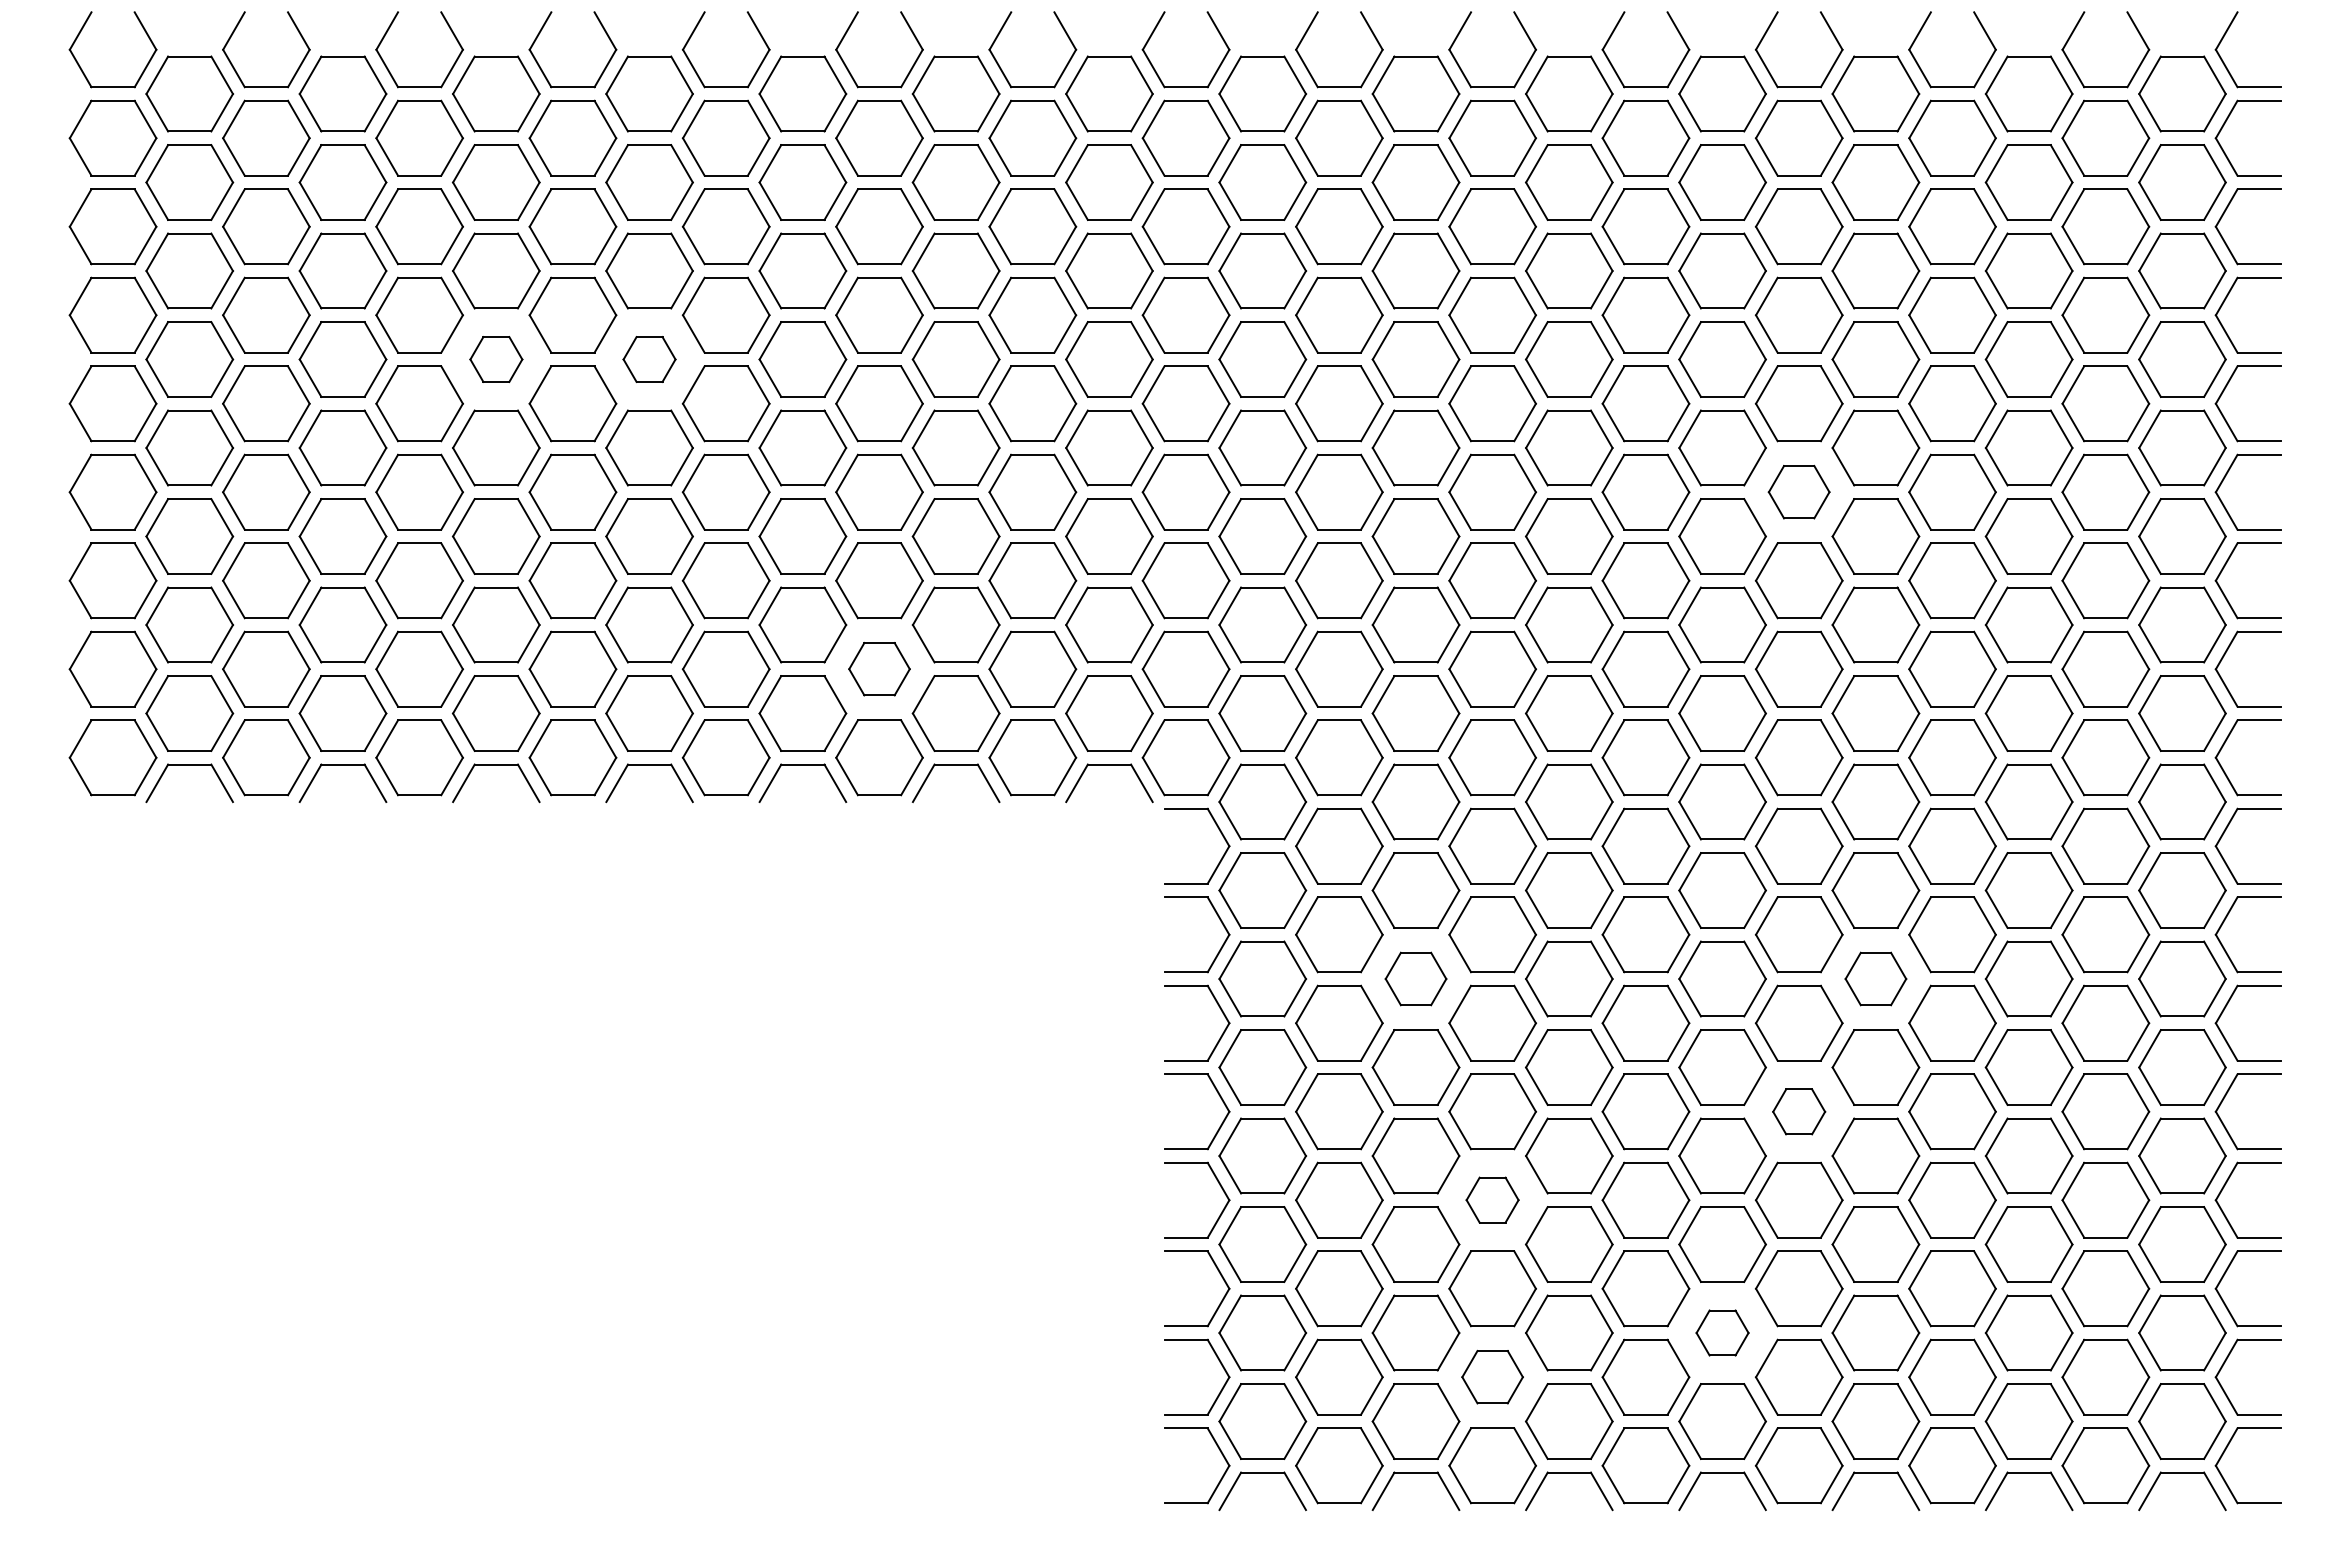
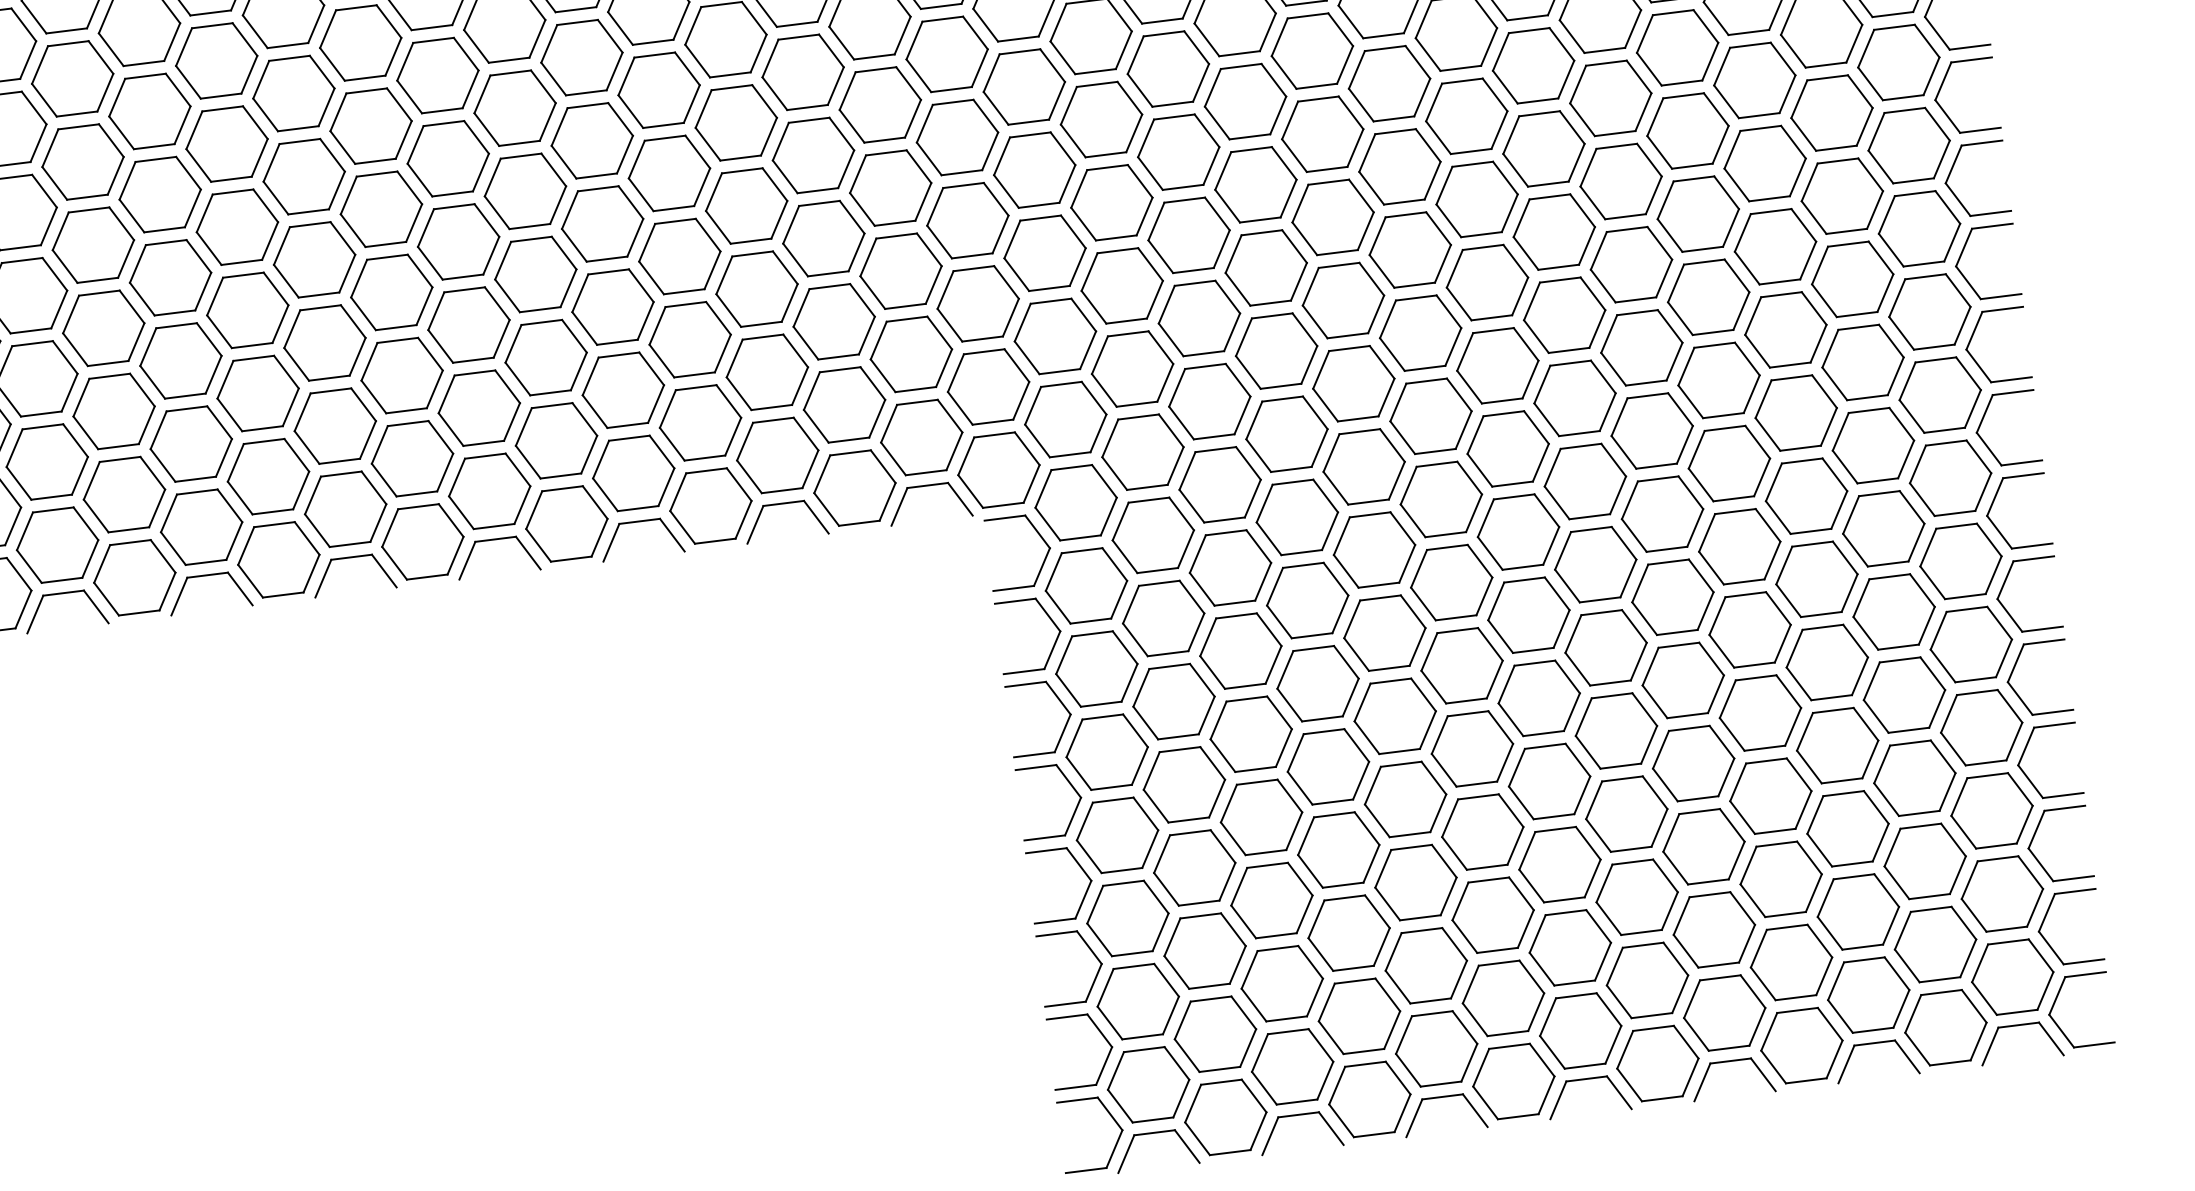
part: (496, 359) -> (304, 176), size x1.67
part: (649, 359) -> (448, 158), size x1.67
part: (1798, 491) -> (1543, 148), size x1.43
part: (879, 668) -> (700, 422), size x1.43
part: (1415, 978) -> (1240, 650), size x1.43
part: (1875, 978) -> (1672, 596), size x1.43
part: (1798, 1111) -> (1615, 730), size x1.67
part: (1492, 1199) -> (1338, 849), size x1.67
part: (1722, 1332) -> (1570, 947), size x1.67
part: (1492, 1376) -> (1359, 1015), size x1.43

